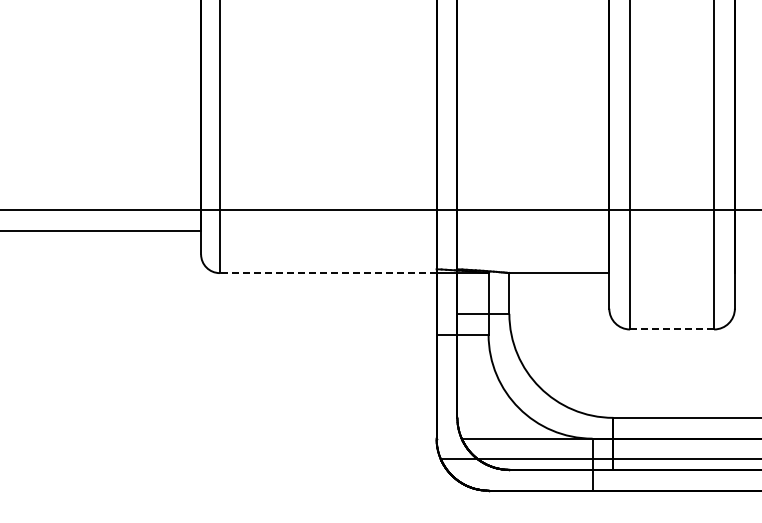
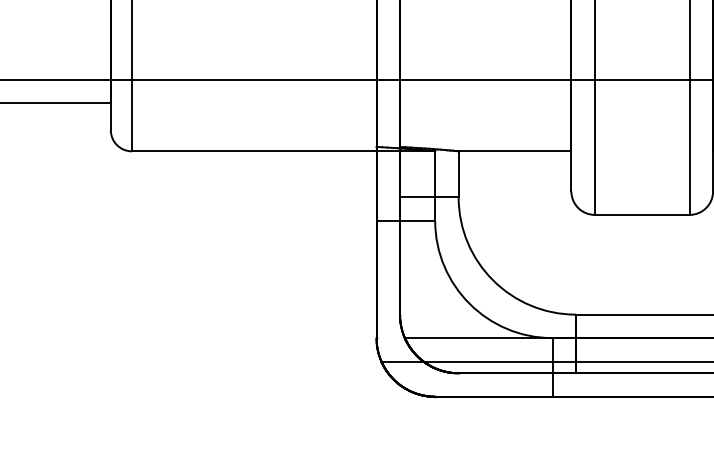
line: (327, 273) -> (253, 151), dashed -> solid
line: (672, 329) -> (642, 214), dashed -> solid

